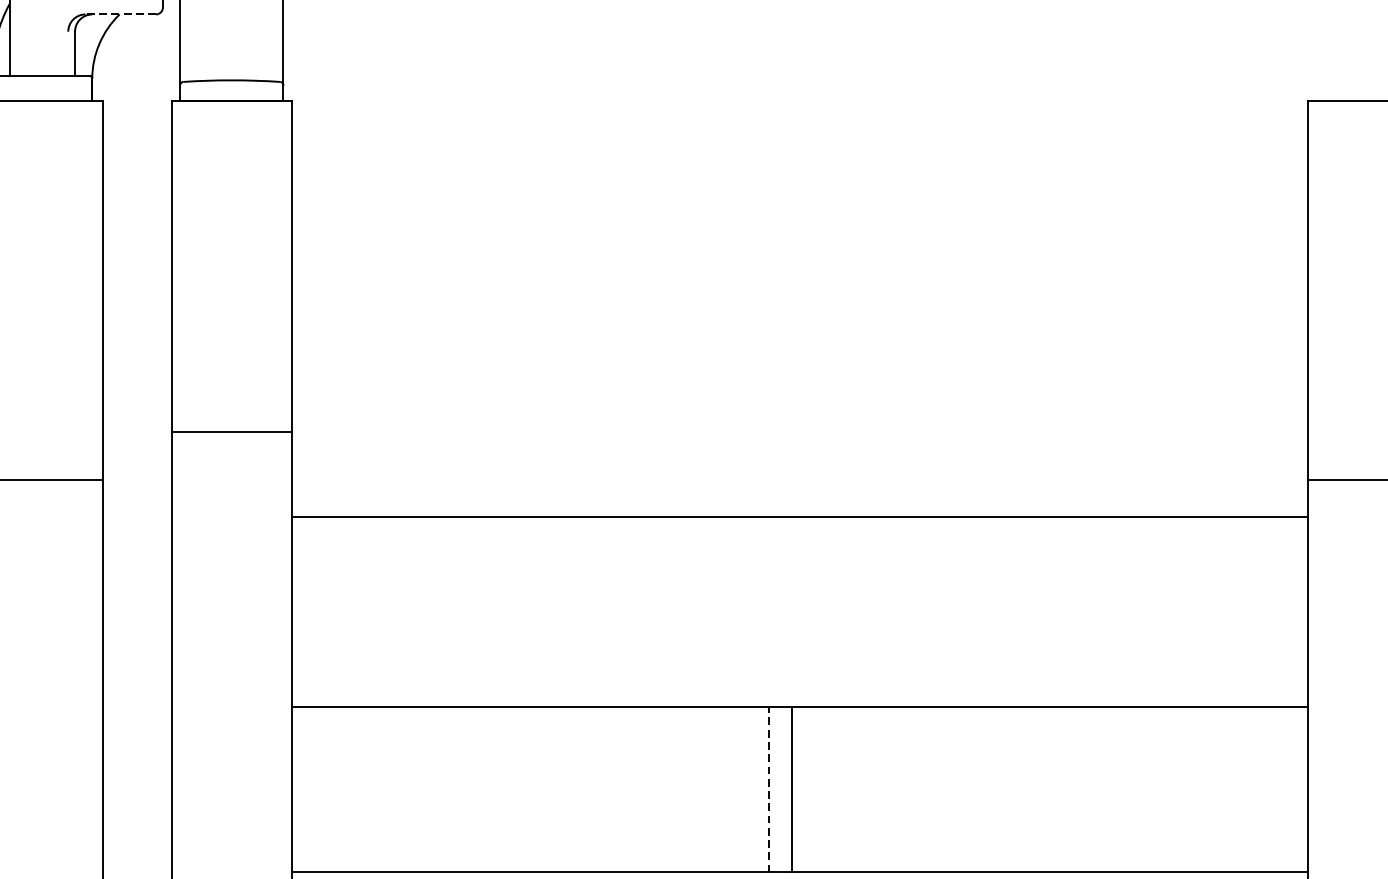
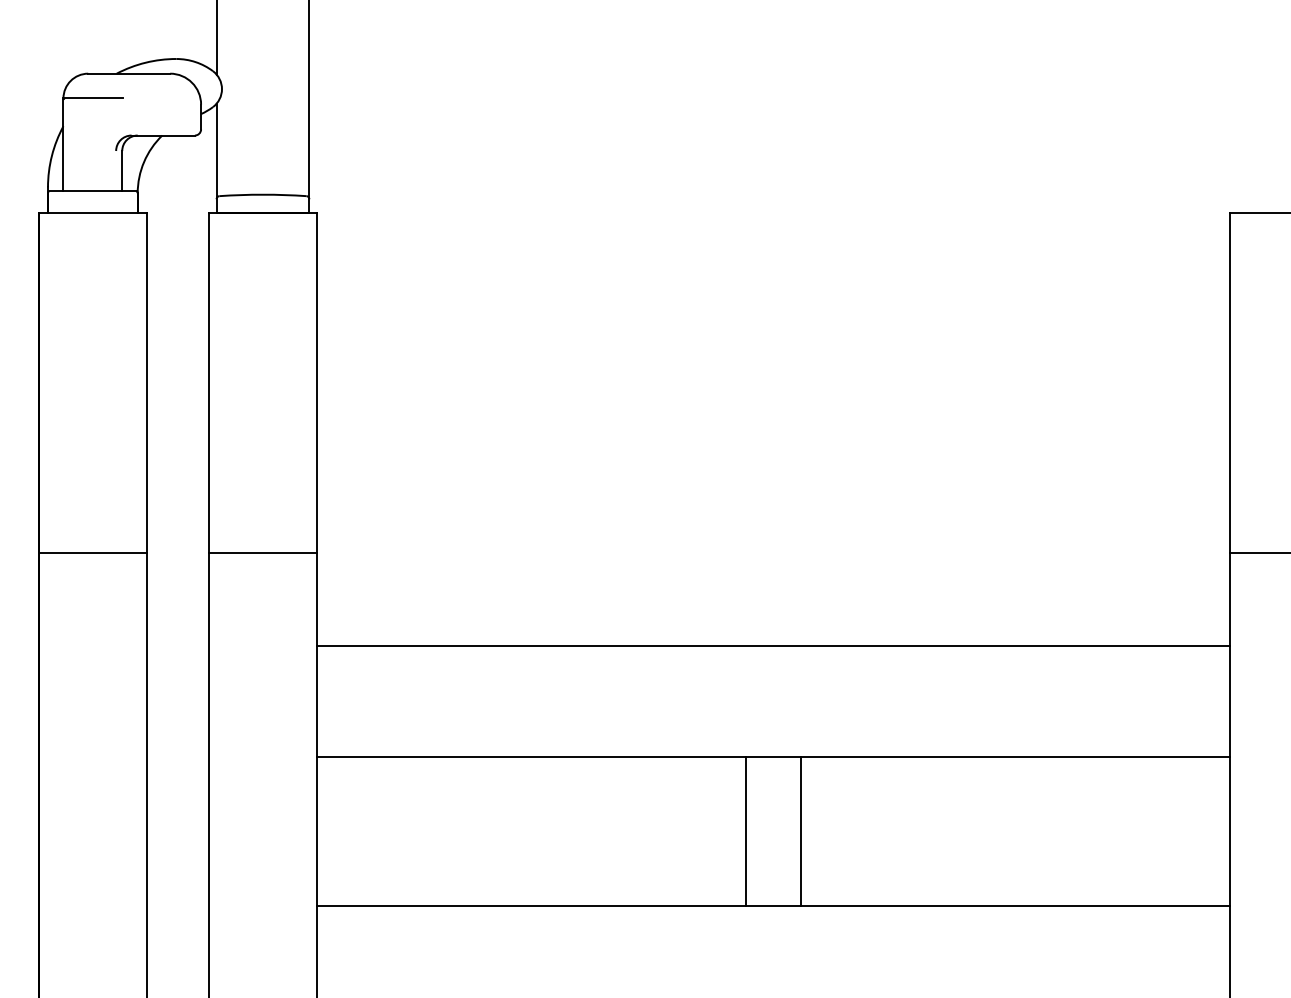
line: (121, 14) -> (163, 135), dashed -> solid
line: (231, 432) -> (262, 553), moved
line: (800, 516) -> (773, 645), moved
line: (769, 789) -> (745, 831), dashed -> solid
line: (792, 789) -> (801, 831), moved

